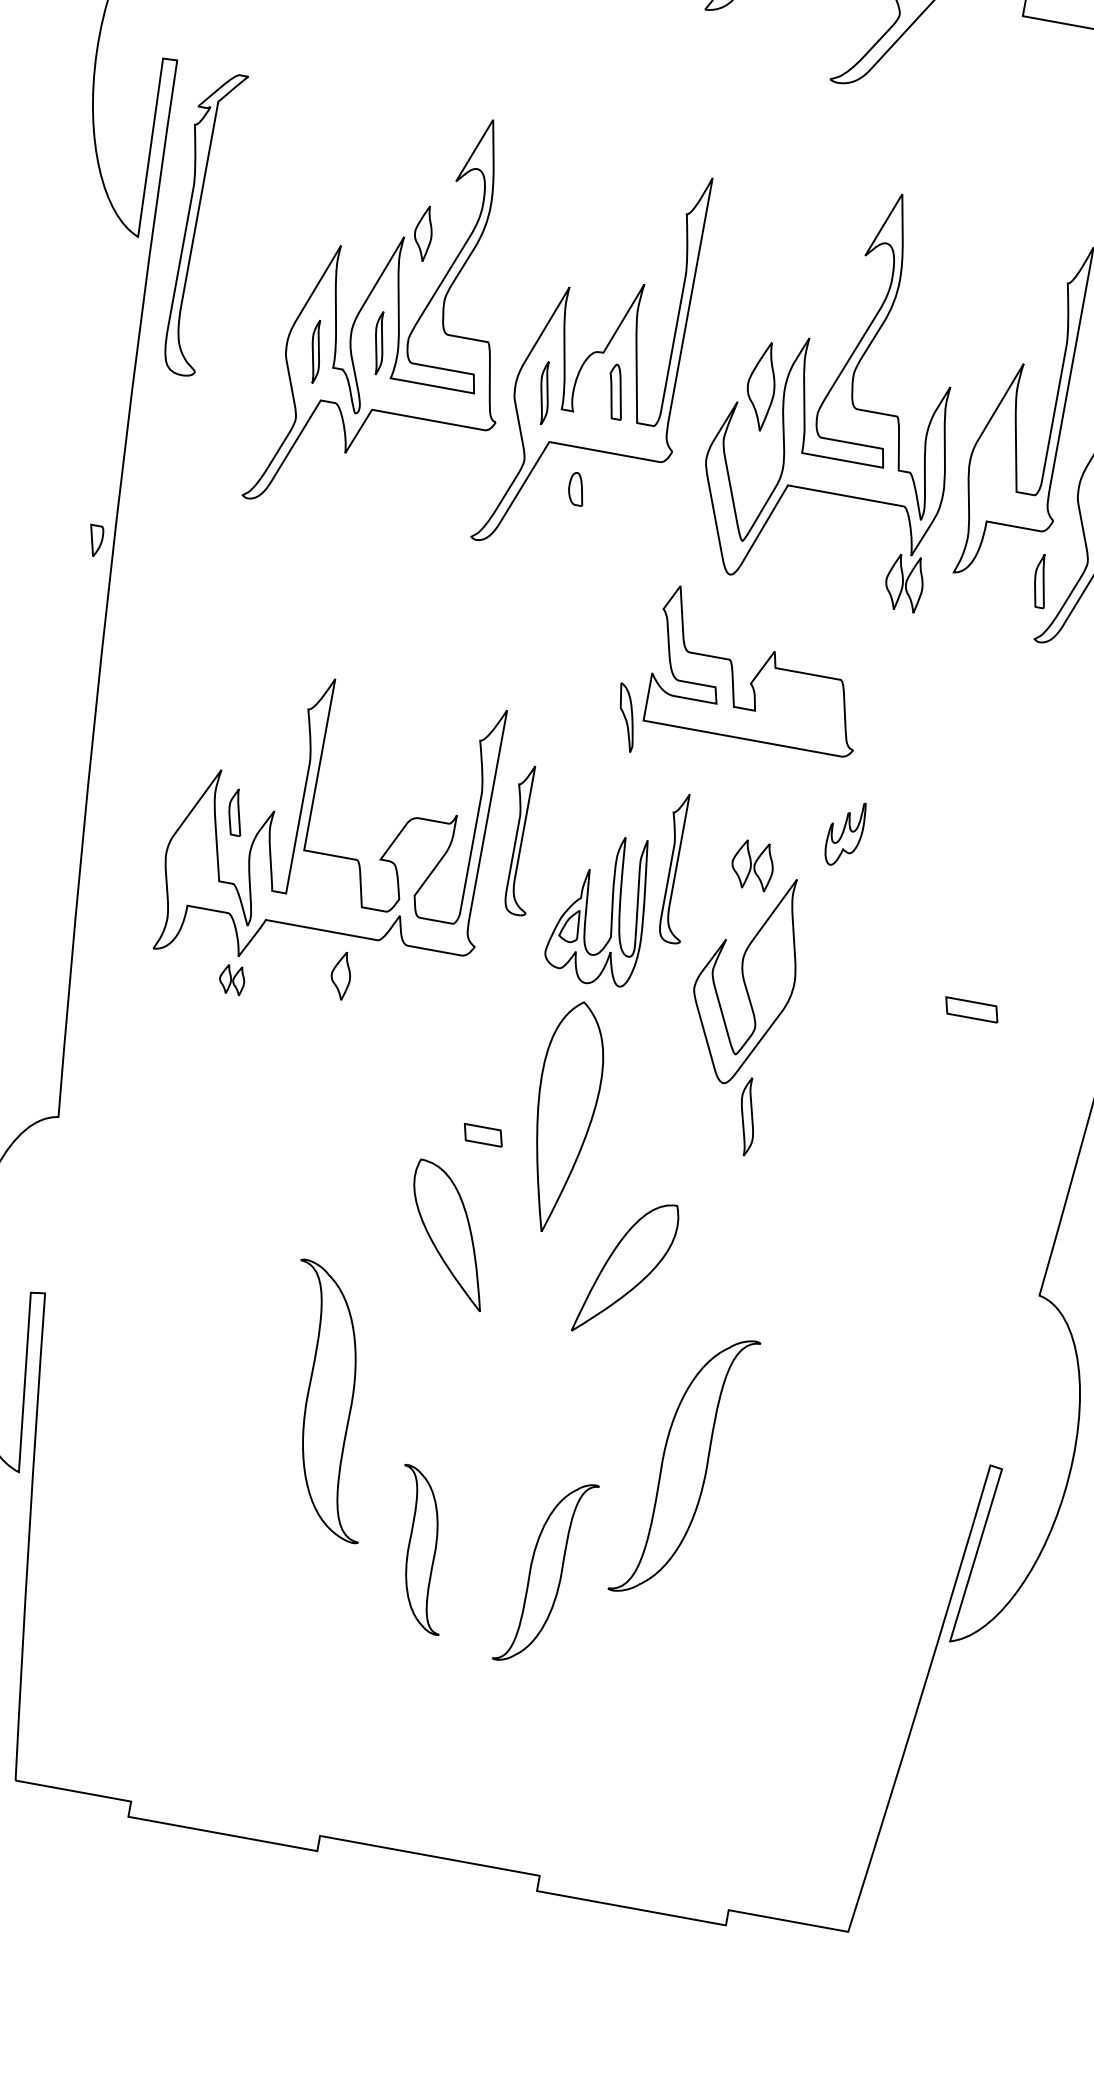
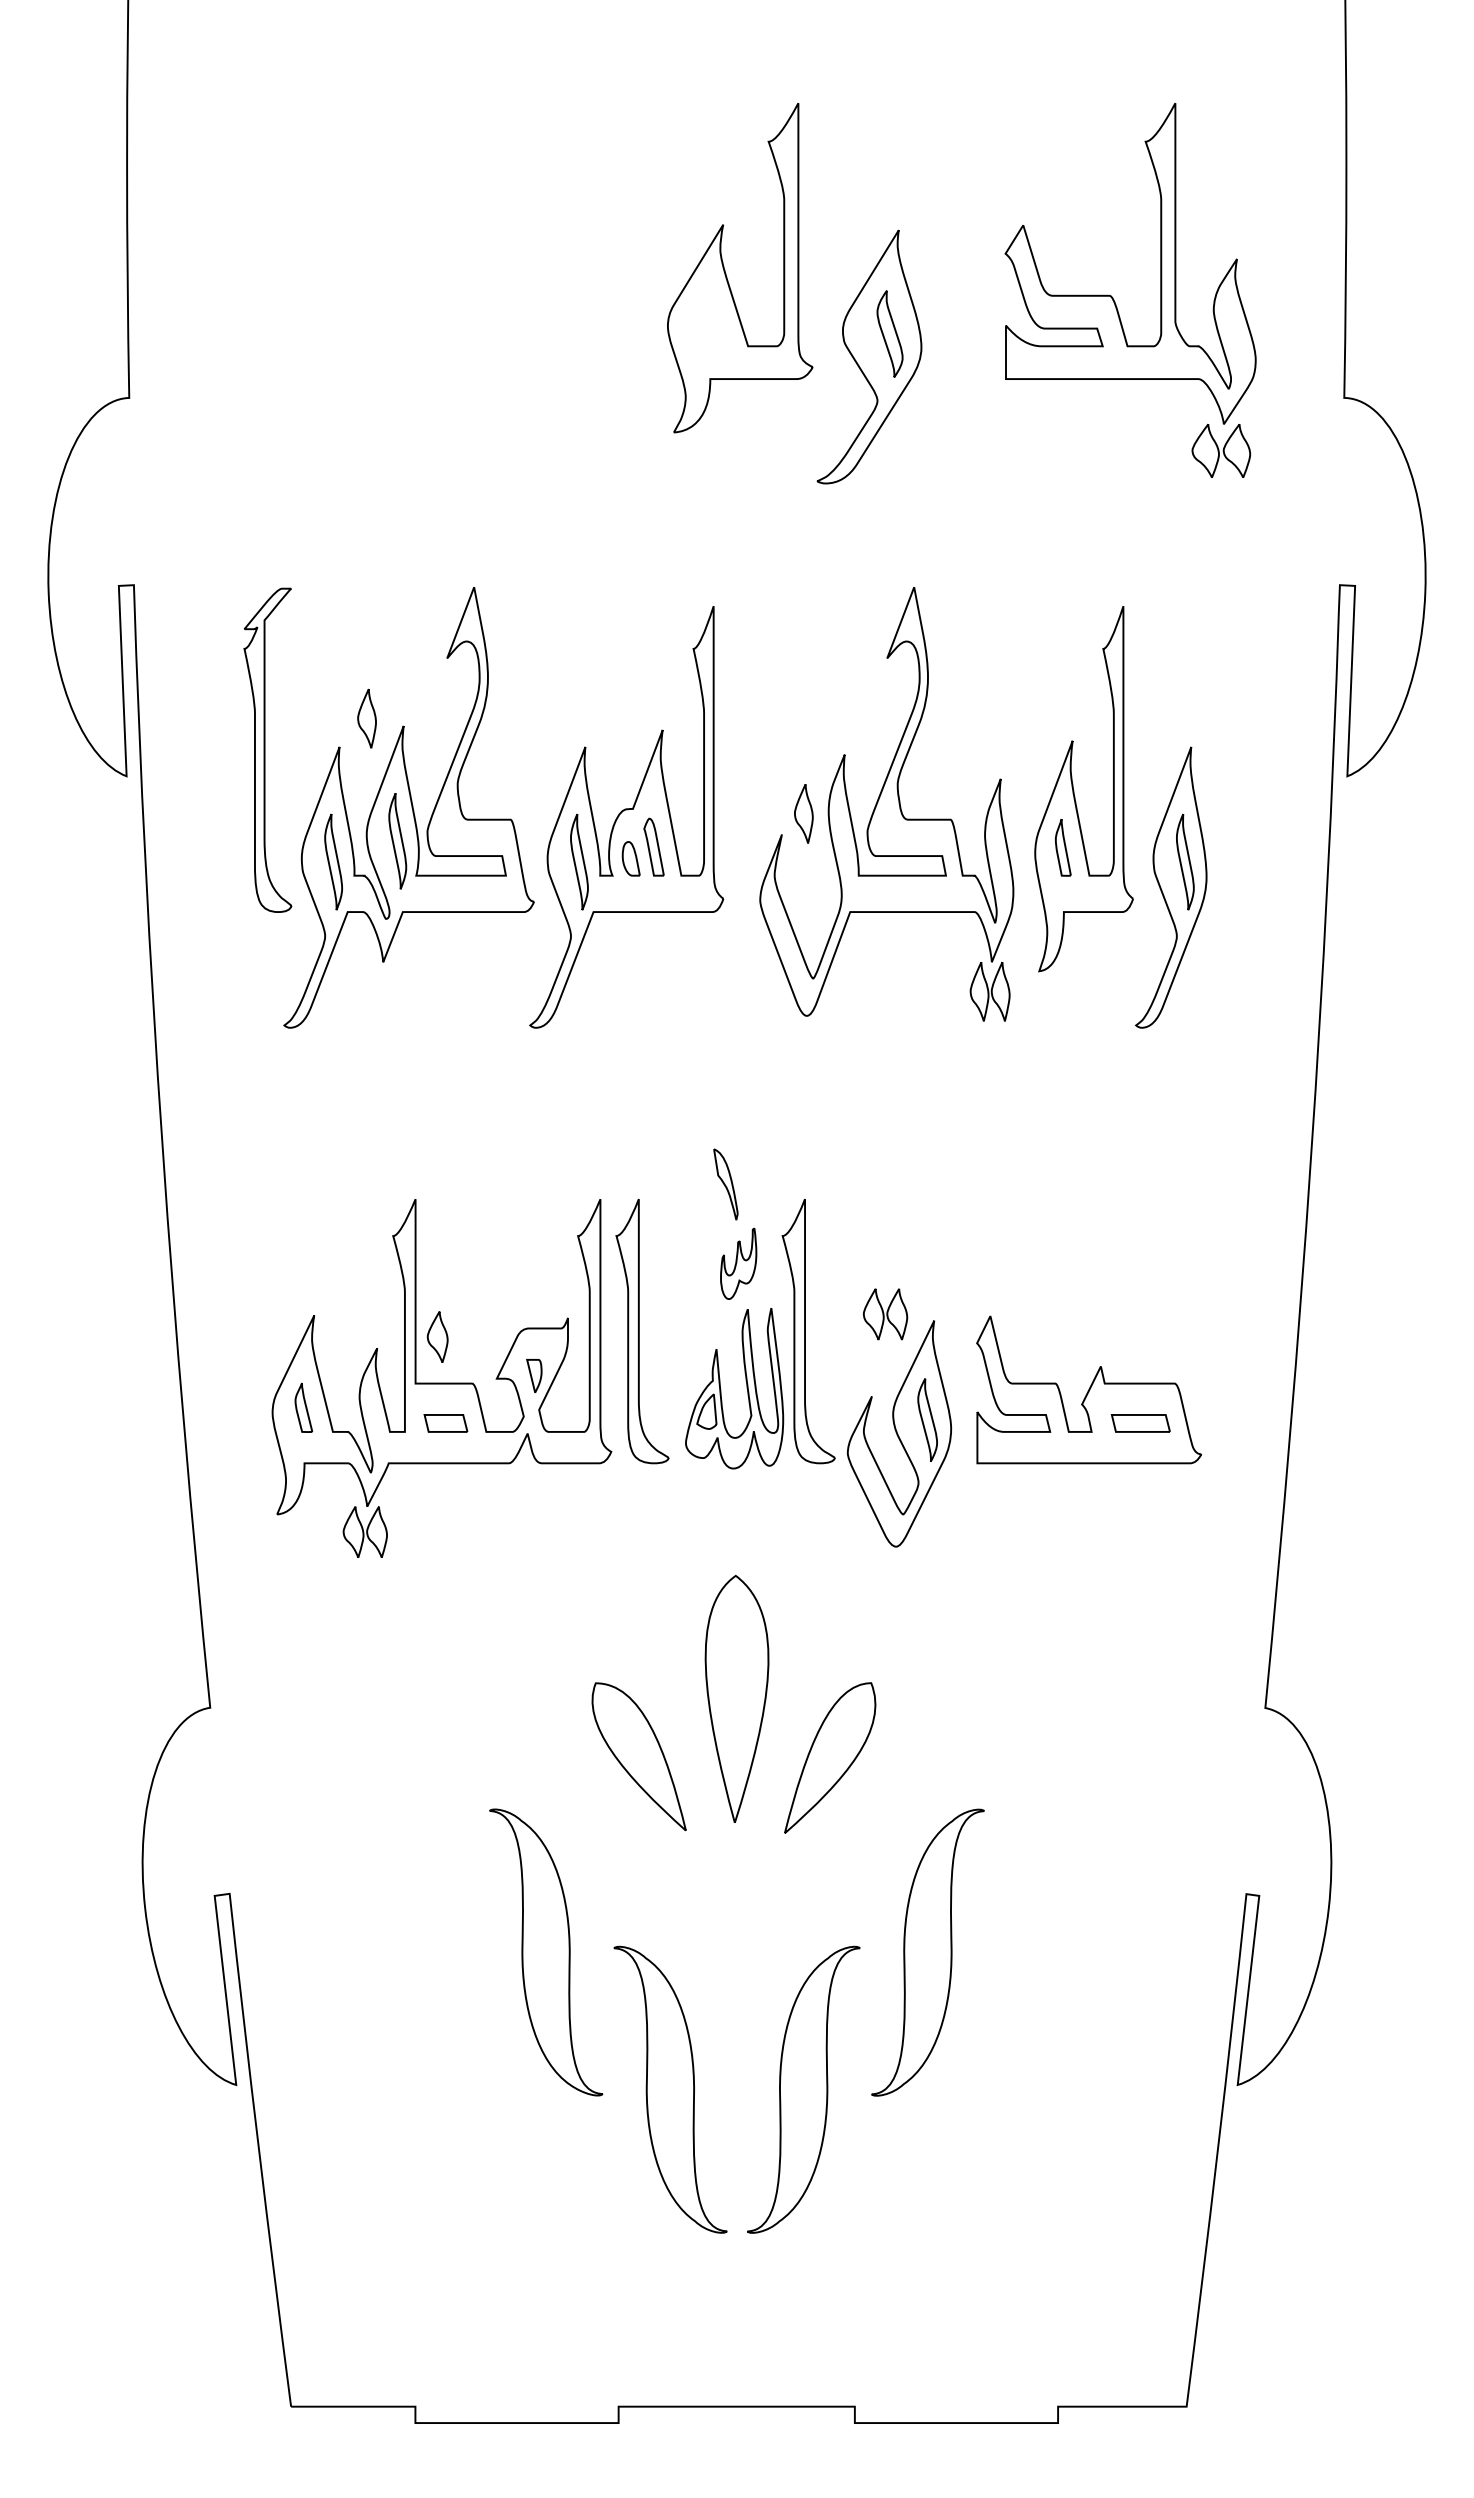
part: (199, 222) -> (267, 749), moved
part: (423, 233) -> (366, 718), moved
part: (378, 343) -> (397, 841), size x1.43
part: (315, 351) -> (333, 862), size x1.43
part: (761, 385) -> (803, 813), size x0.62
part: (544, 392) -> (579, 861), size x1.43
part: (576, 488) -> (630, 858), moved
part: (95, 540) -> (534, 1375), moved
part: (1041, 580) -> (1063, 847), moved
part: (759, 670) -> (1088, 1389), moved
part: (236, 811) -> (303, 1407), moved
part: (845, 833) -> (738, 1263), moved
part: (523, 840) -> (642, 1331), size x1.67
part: (678, 868) -> (808, 1331), size x1.67
part: (341, 975) -> (437, 1336), moved
part: (231, 979) -> (364, 1531), size x1.67
part: (564, 1116) -> (736, 1698), moved
part: (747, 1116) -> (927, 1419), moved
part: (482, 1135) -> (445, 1423), moved
part: (421, 1549) -> (670, 2089), size x1.67
part: (545, 1572) -> (803, 2089), size x1.43

